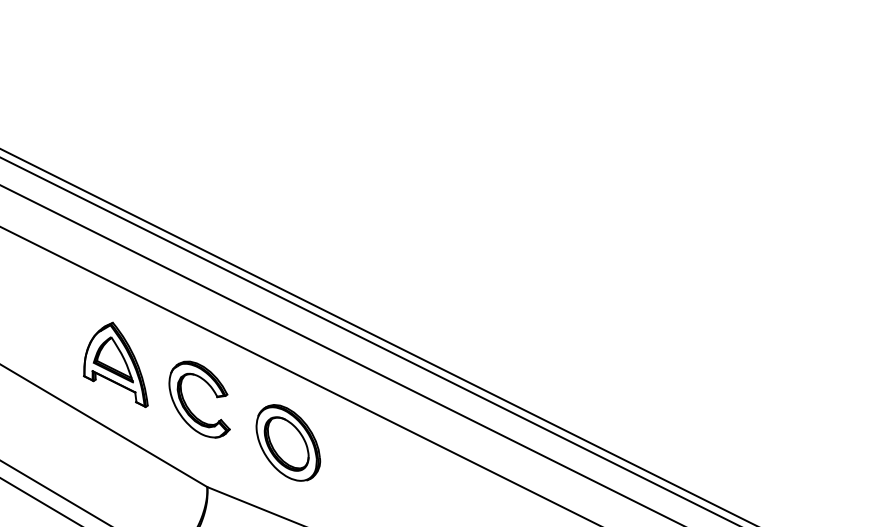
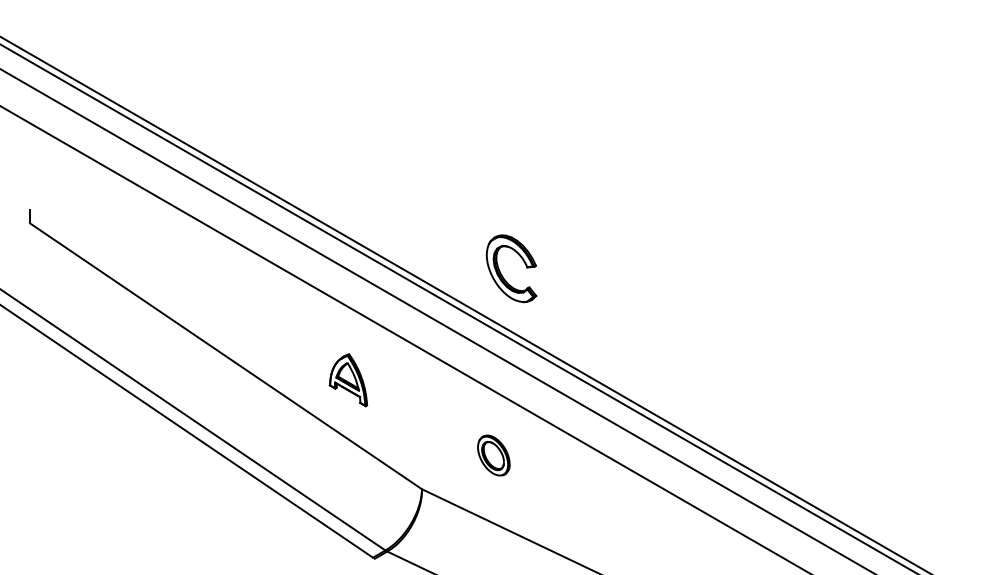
part: (114, 366) -> (348, 380), size x0.7
part: (189, 407) -> (502, 274), moved
part: (287, 442) -> (493, 455), size x0.6

